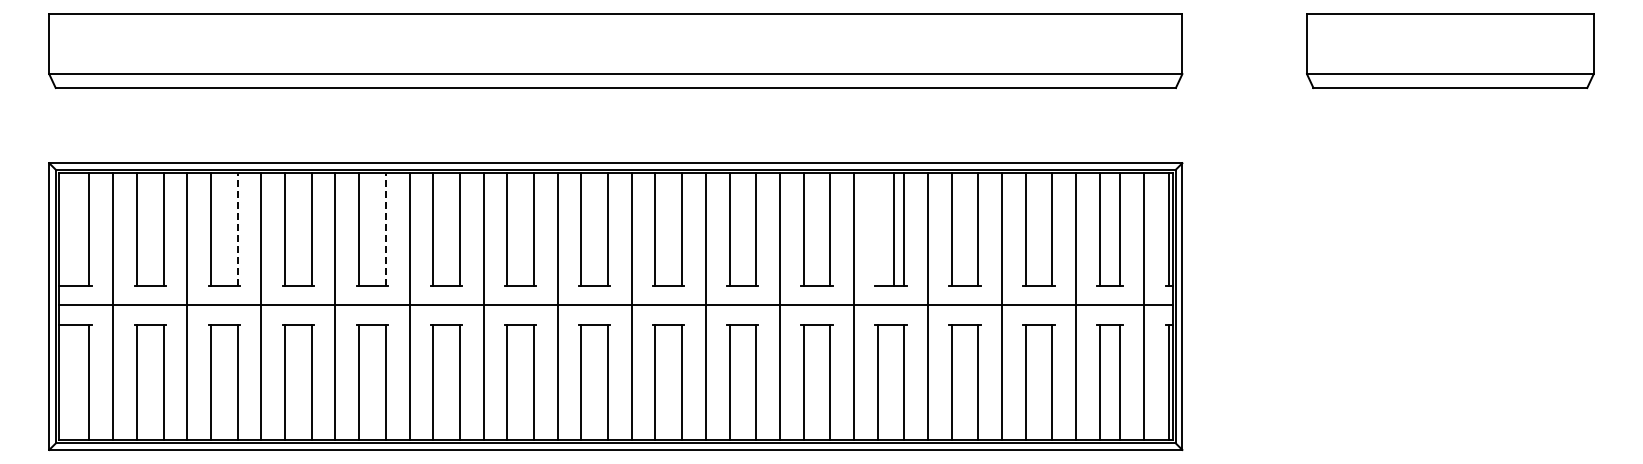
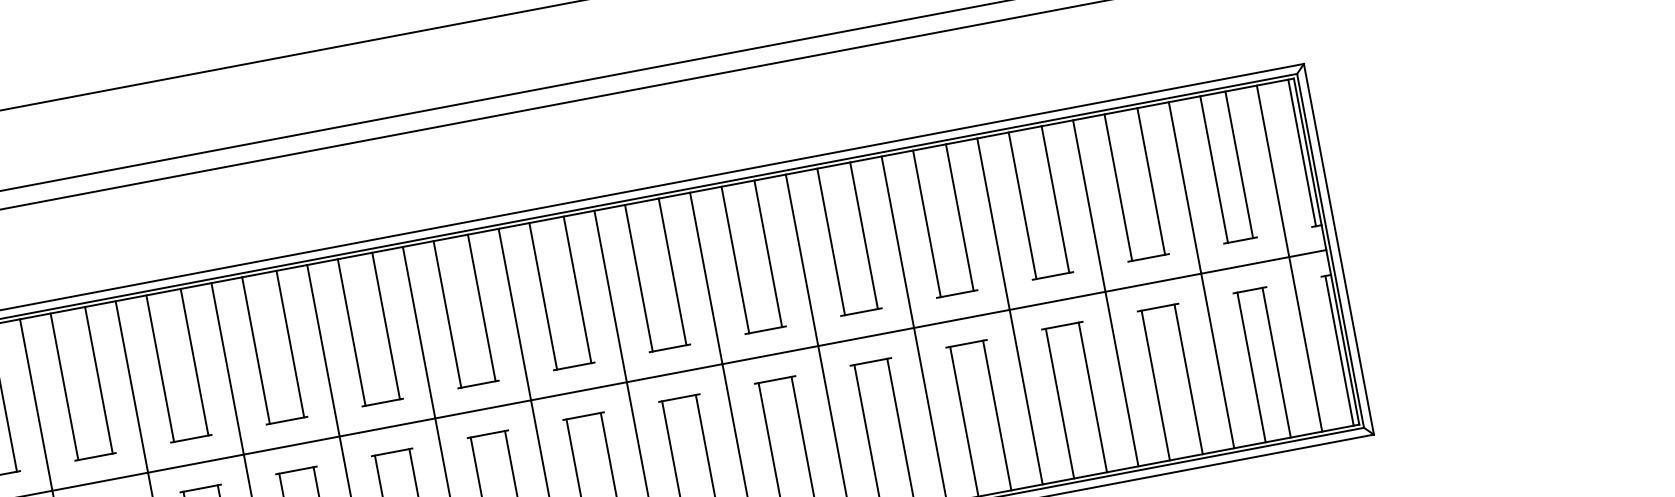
line: (237, 229) -> (98, 380), dashed -> solid
line: (385, 229) -> (290, 344), dashed -> solid
line: (894, 229) -> (927, 223), moved

